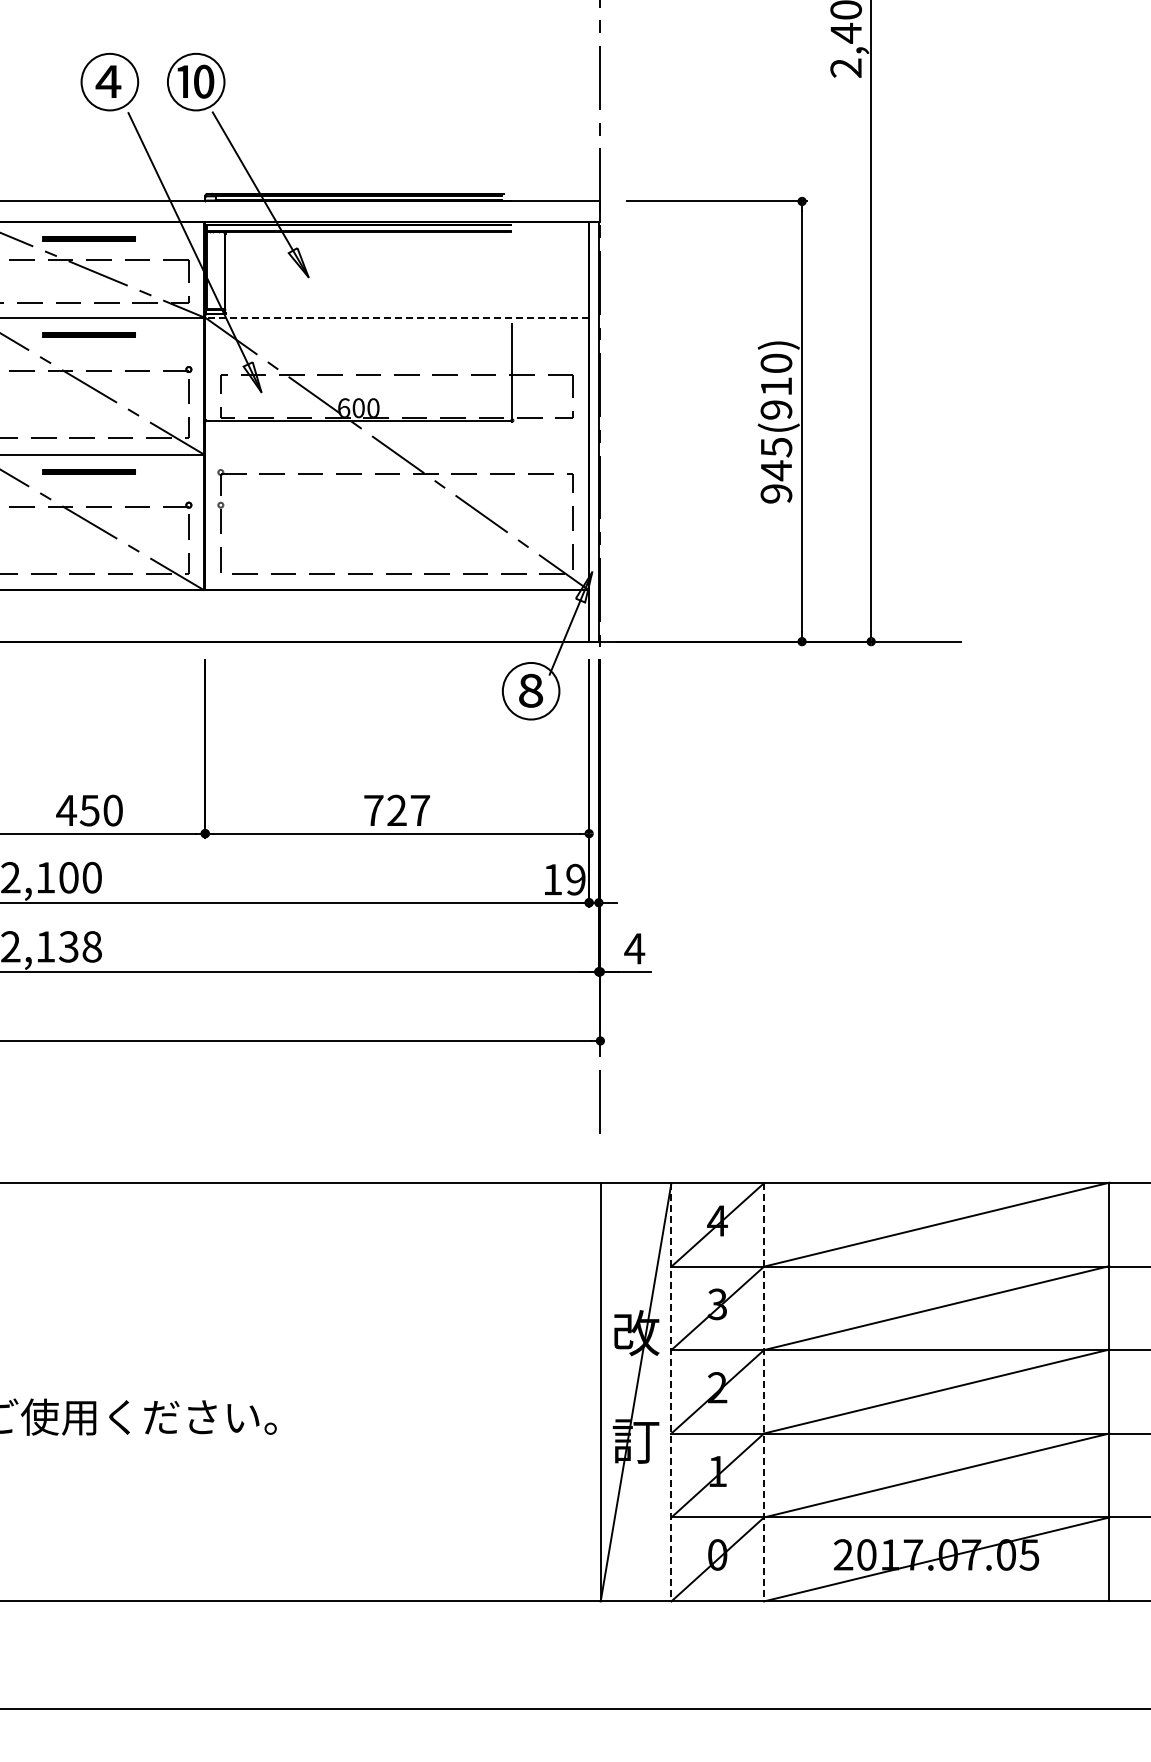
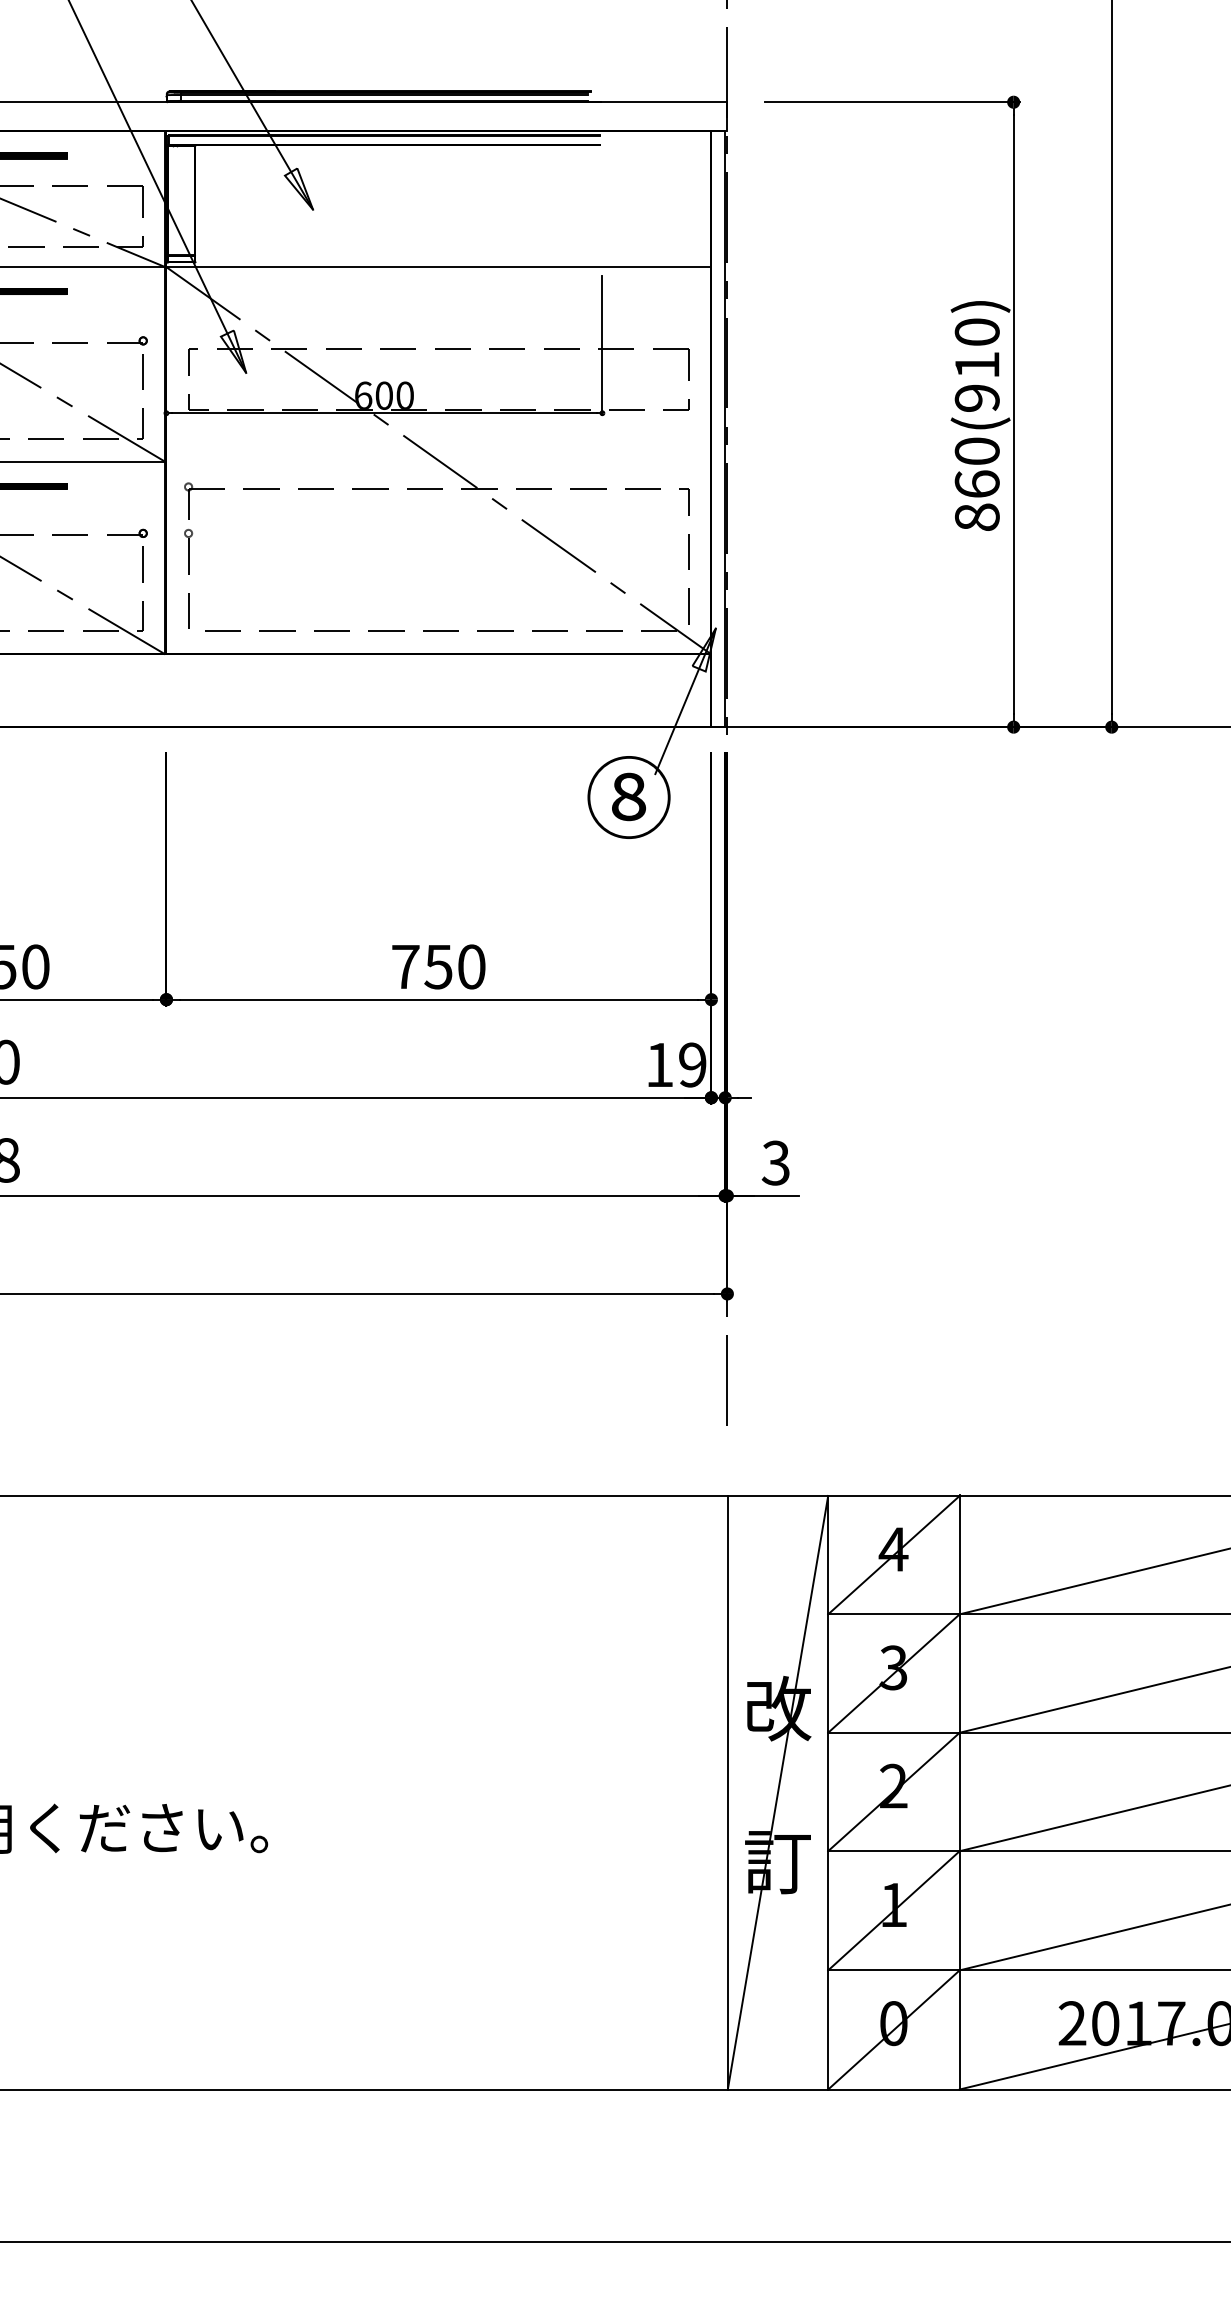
line: (397, 317) -> (439, 266), dashed -> solid
text: (776, 470) -> (977, 484), 945(910) -> 860(910)
text: (408, 810) -> (454, 966), 727 -> 750
text: (634, 948) -> (775, 1162), 4 -> 3
line: (671, 1392) -> (828, 1792), dashed -> solid
line: (764, 1392) -> (960, 1792), dashed -> solid

